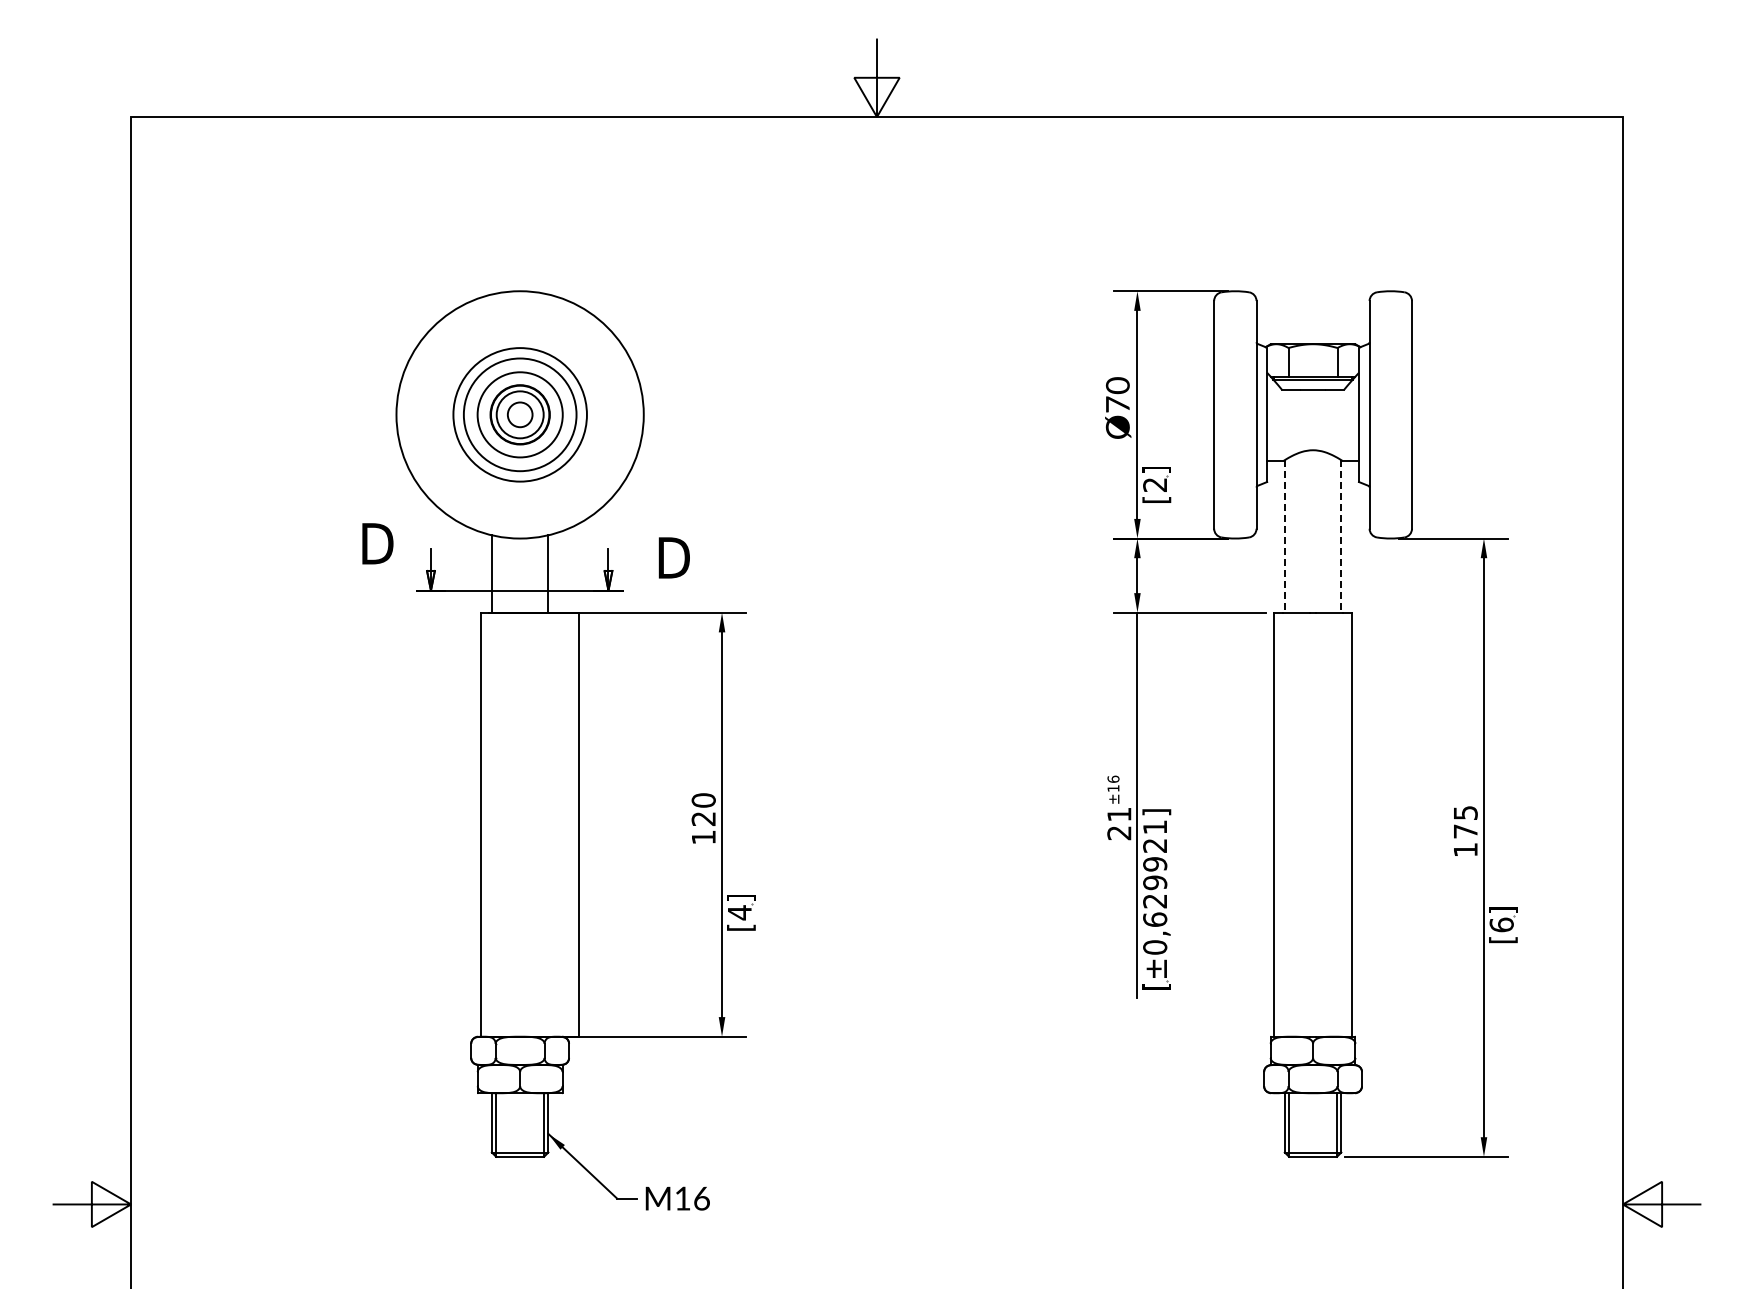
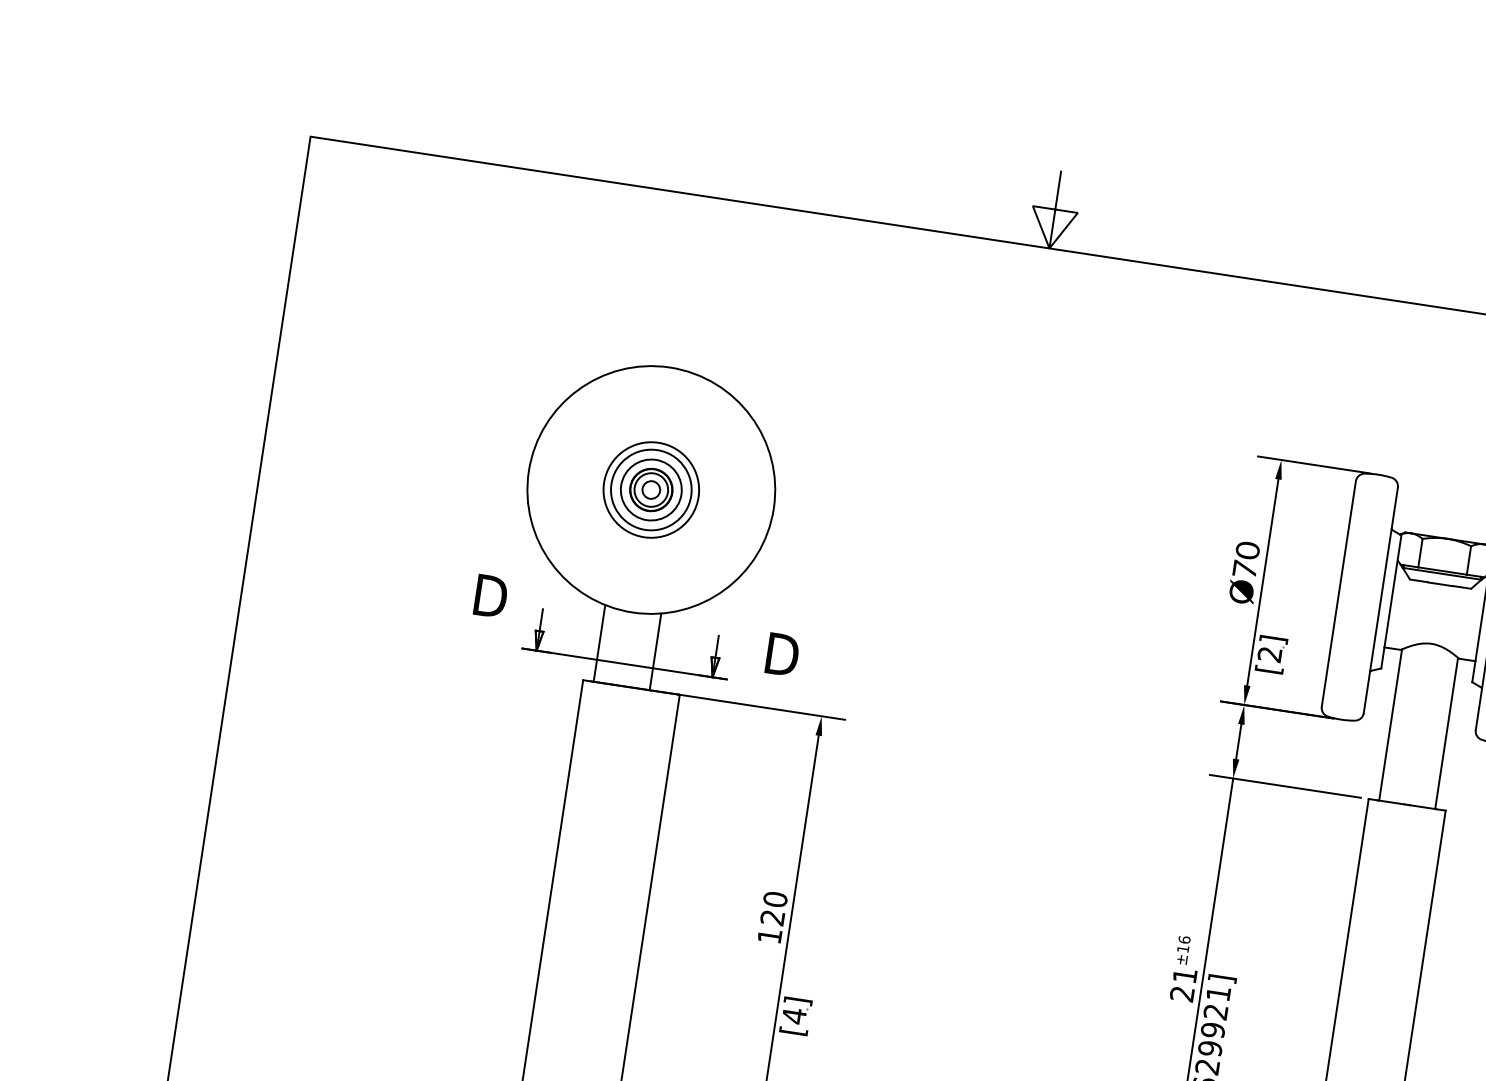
part: (519, 414) -> (650, 489), size x0.71
line: (1284, 536) -> (1390, 725), dashed -> solid
line: (1341, 536) -> (1446, 733), dashed -> solid

